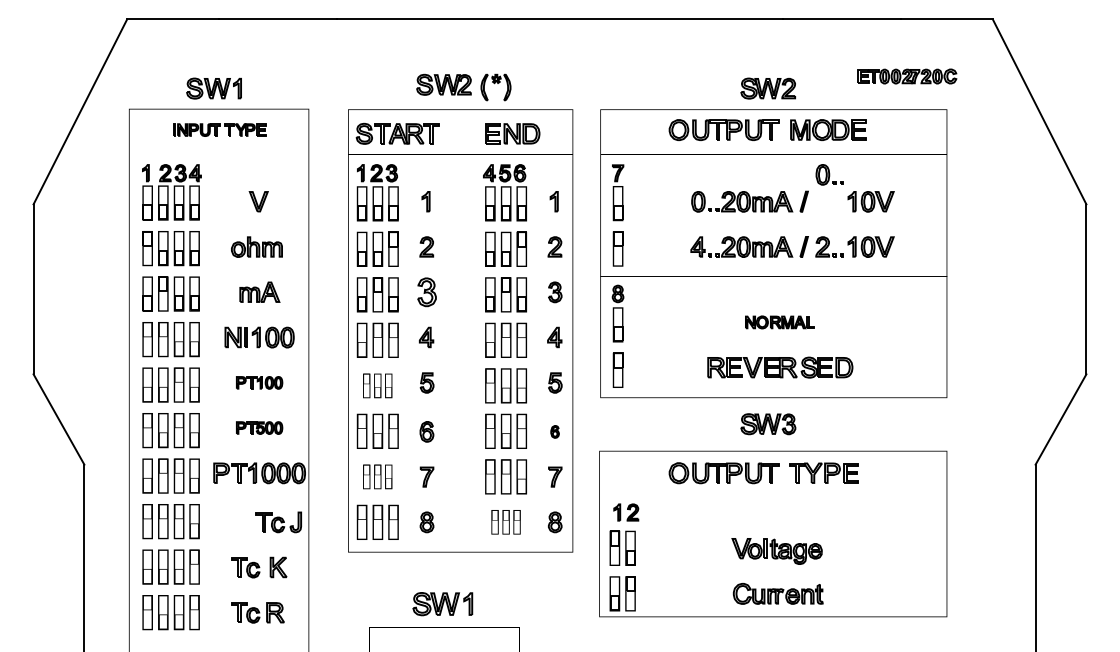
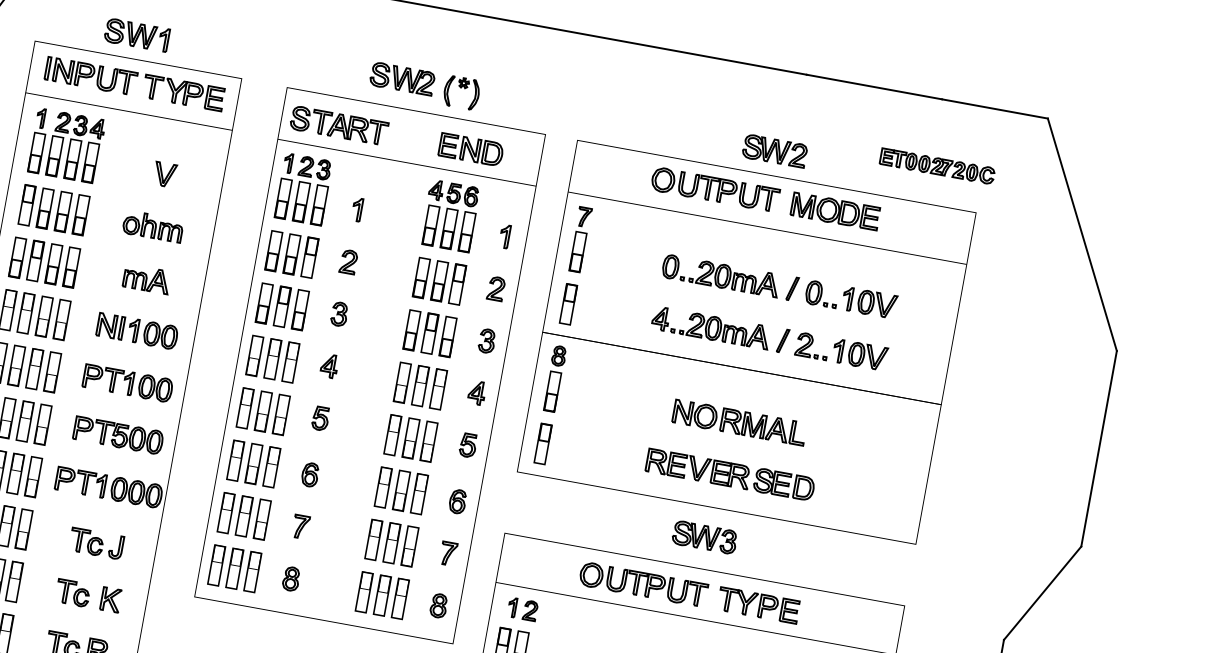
part: (219, 129) -> (134, 83), size x1.67
part: (829, 174) -> (821, 293), moved
part: (426, 292) -> (338, 314), size x0.71
part: (779, 322) -> (738, 422), size x1.67
part: (259, 382) -> (127, 382), size x1.67
part: (377, 385) -> (262, 411), size x1.43
part: (259, 427) -> (118, 434), size x1.67
part: (554, 431) -> (457, 501), size x1.67
part: (377, 476) -> (243, 515), size x1.43
part: (505, 521) -> (381, 594), size x1.43
part: (278, 522) -> (96, 543), moved

